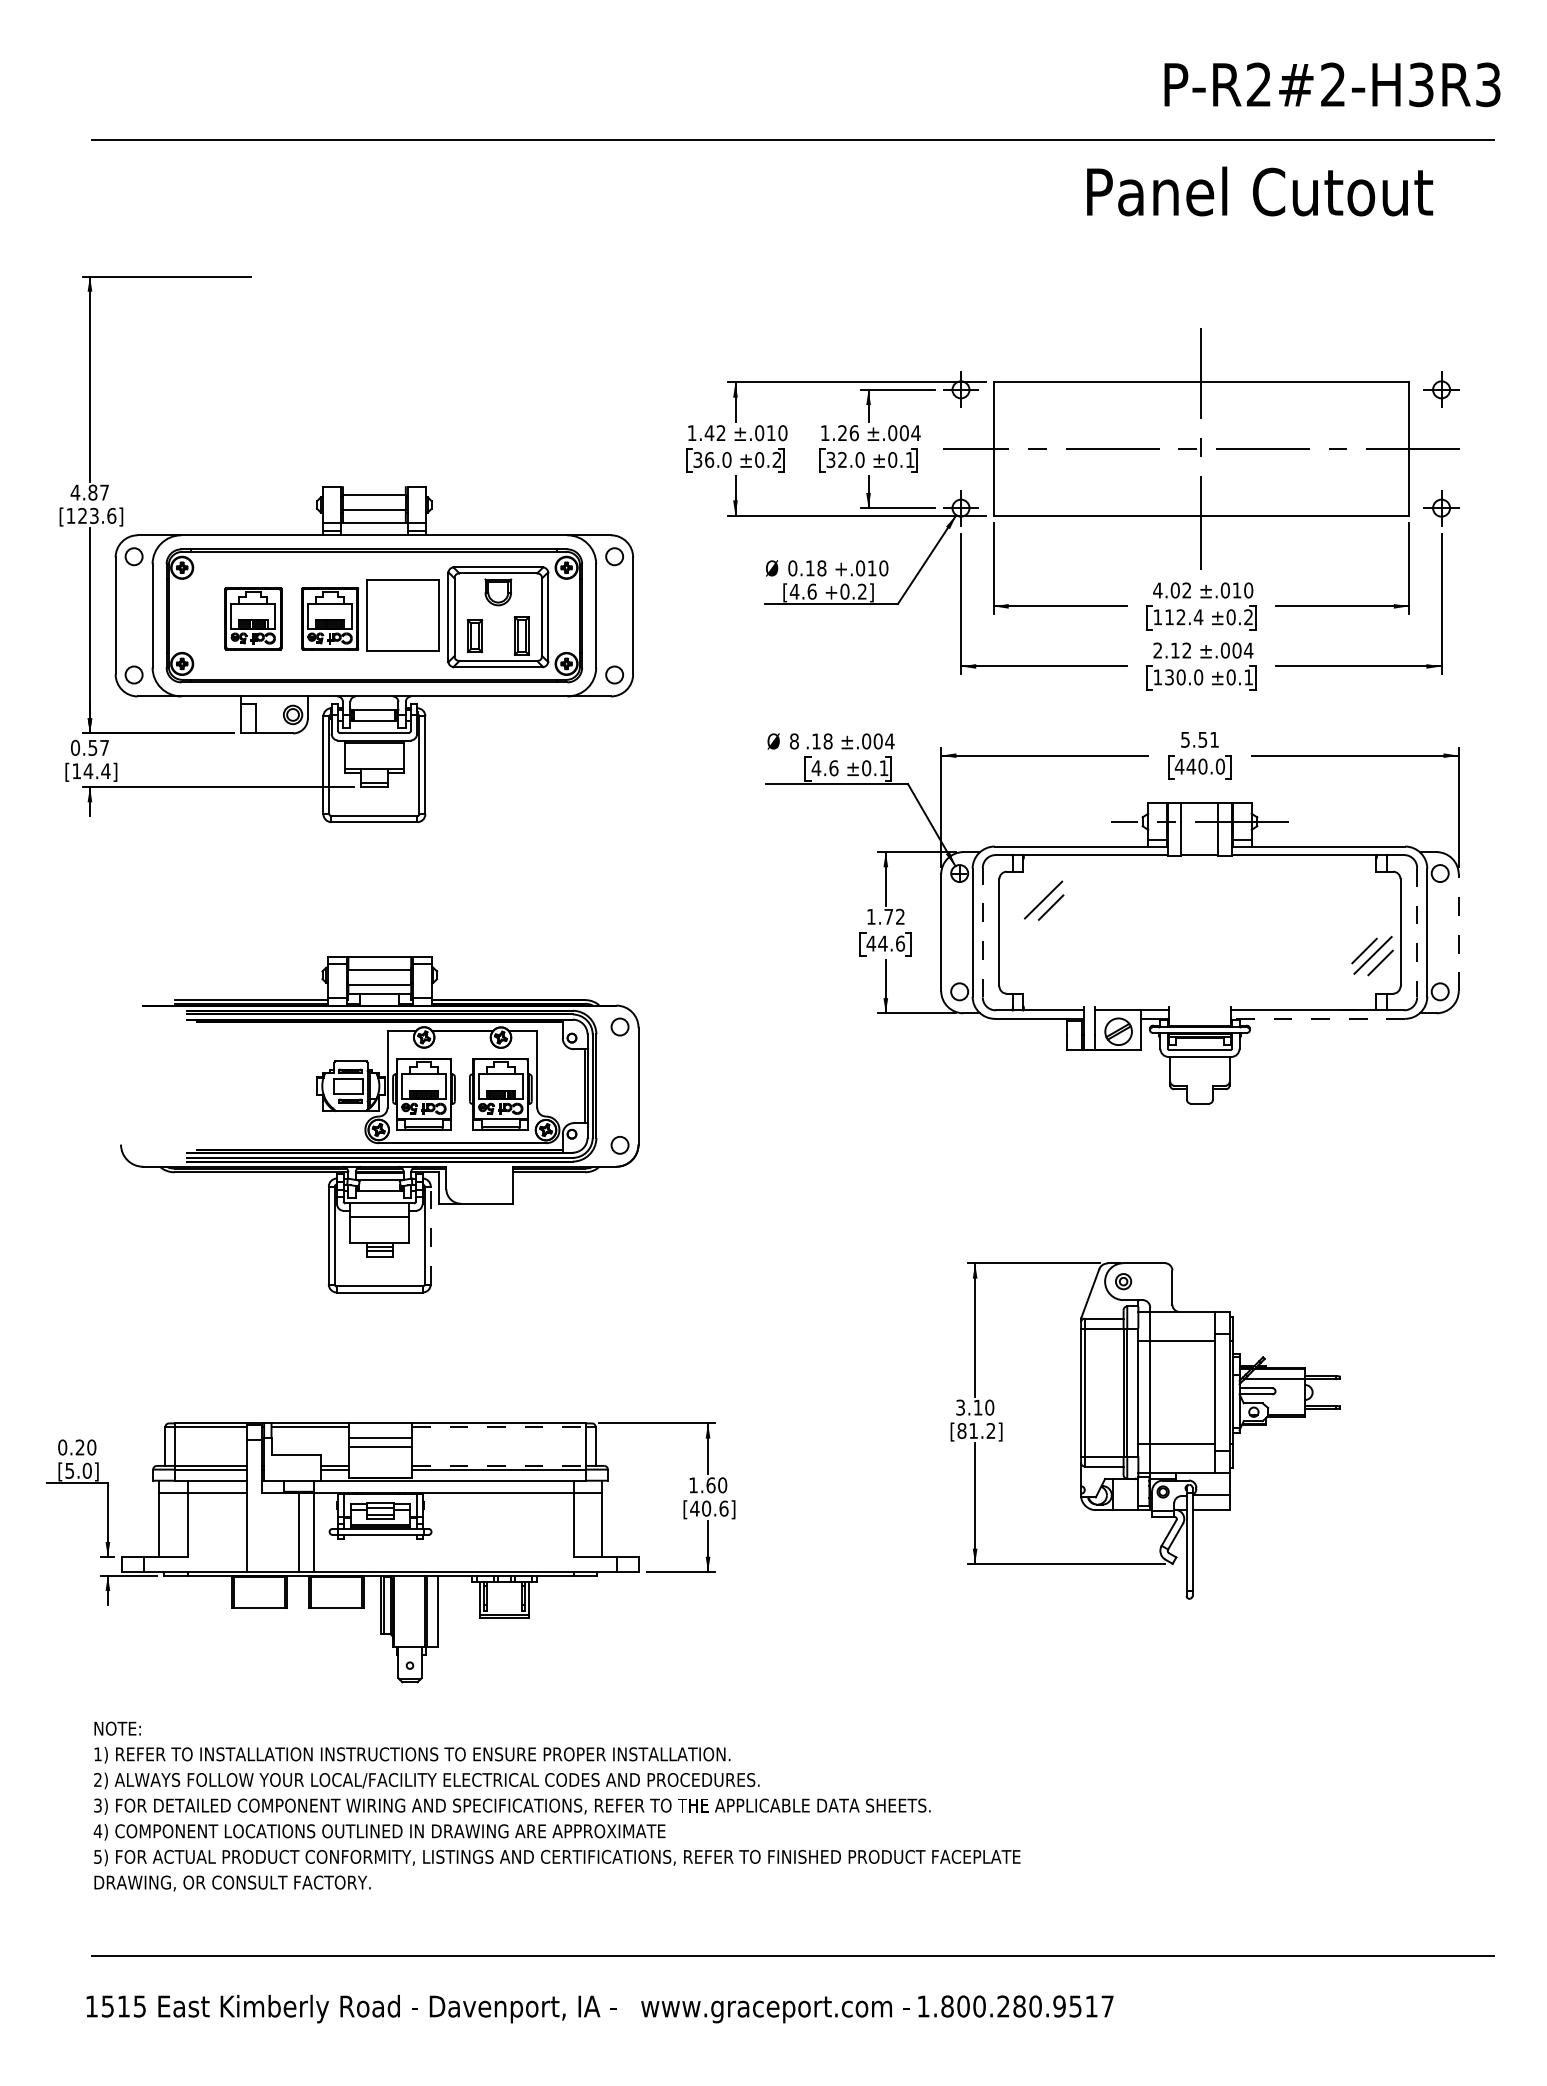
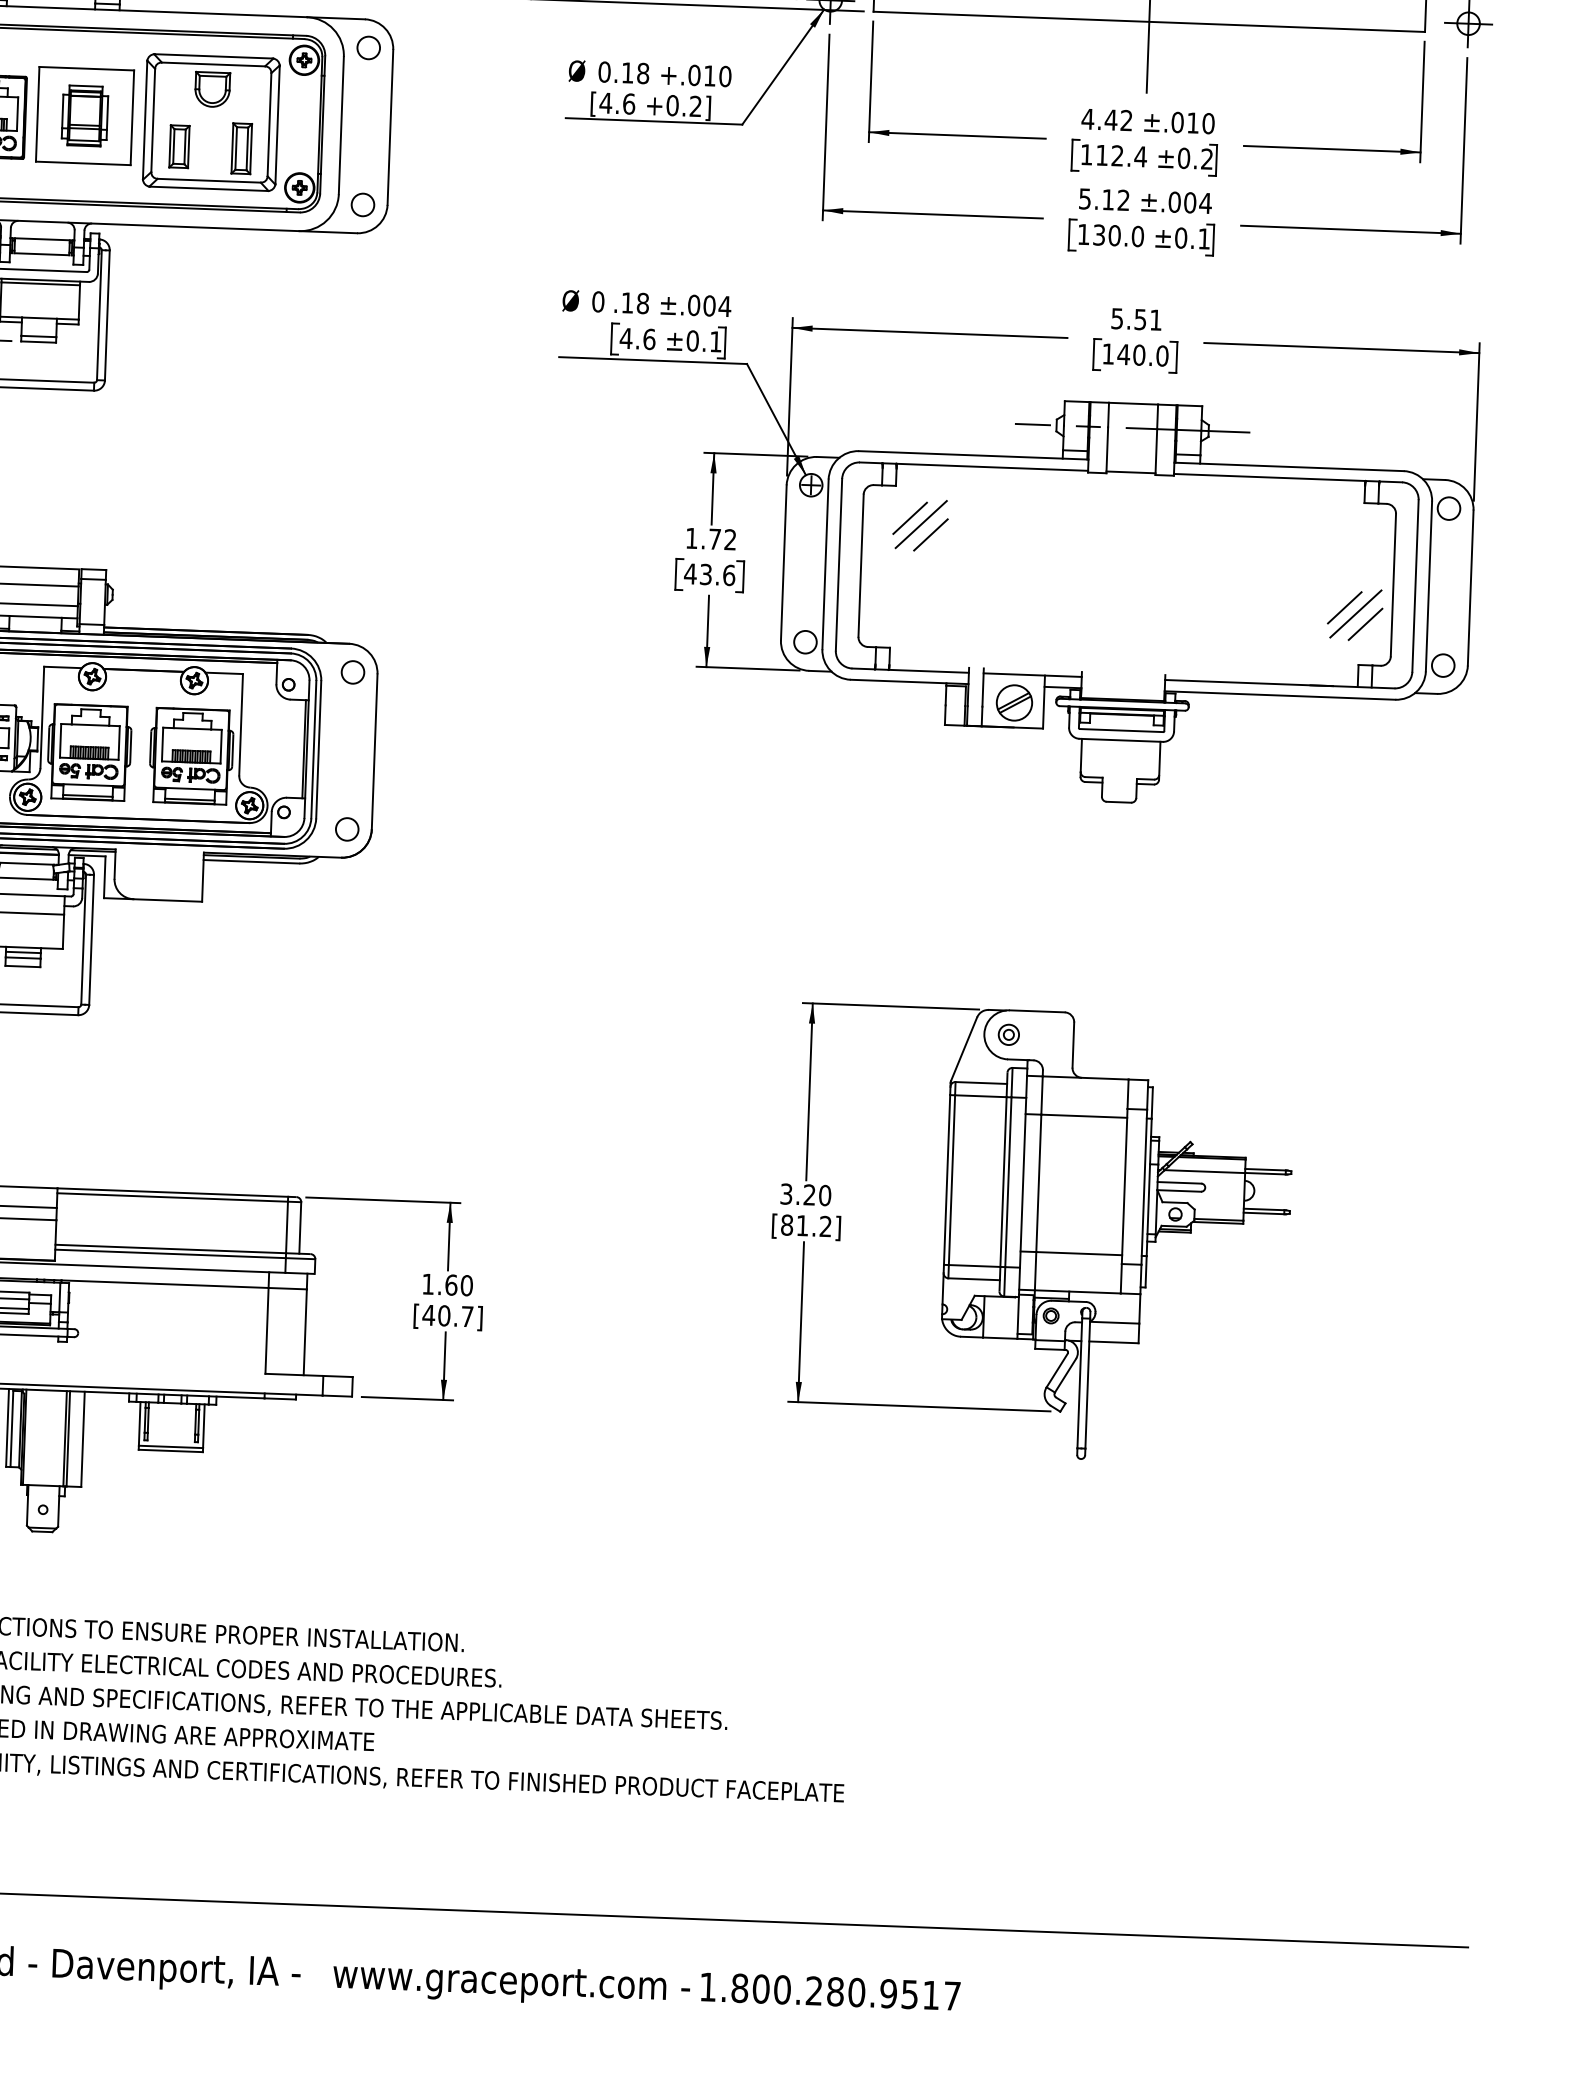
text: (1175, 590) -> (1111, 120), 4.02 -> 4.42
part: (402, 615) -> (84, 115), added
text: (1157, 650) -> (1084, 198), 2.12 -> 5.12
text: (793, 741) -> (597, 301), 8 -> 0
text: (1179, 766) -> (1108, 353), 440.0 -> 140.0
line: (1034, 895) -> (909, 518), added
line: (982, 932) -> (838, 564), dashed -> solid
line: (1417, 932) -> (1415, 585), dashed -> solid
line: (1458, 932) -> (1470, 587), dashed -> solid
text: (882, 943) -> (705, 574), 44.6 -> 43.6
line: (1318, 1018) -> (1280, 695), dashed -> solid
line: (430, 1235) -> (91, 939), dashed -> solid
text: (977, 1407) -> (808, 1194), 3.10 -> 3.20
line: (498, 1427) -> (172, 1198), dashed -> solid
line: (498, 1465) -> (170, 1248), dashed -> solid
text: (723, 1508) -> (466, 1316), [40.6] -> [40.7]

